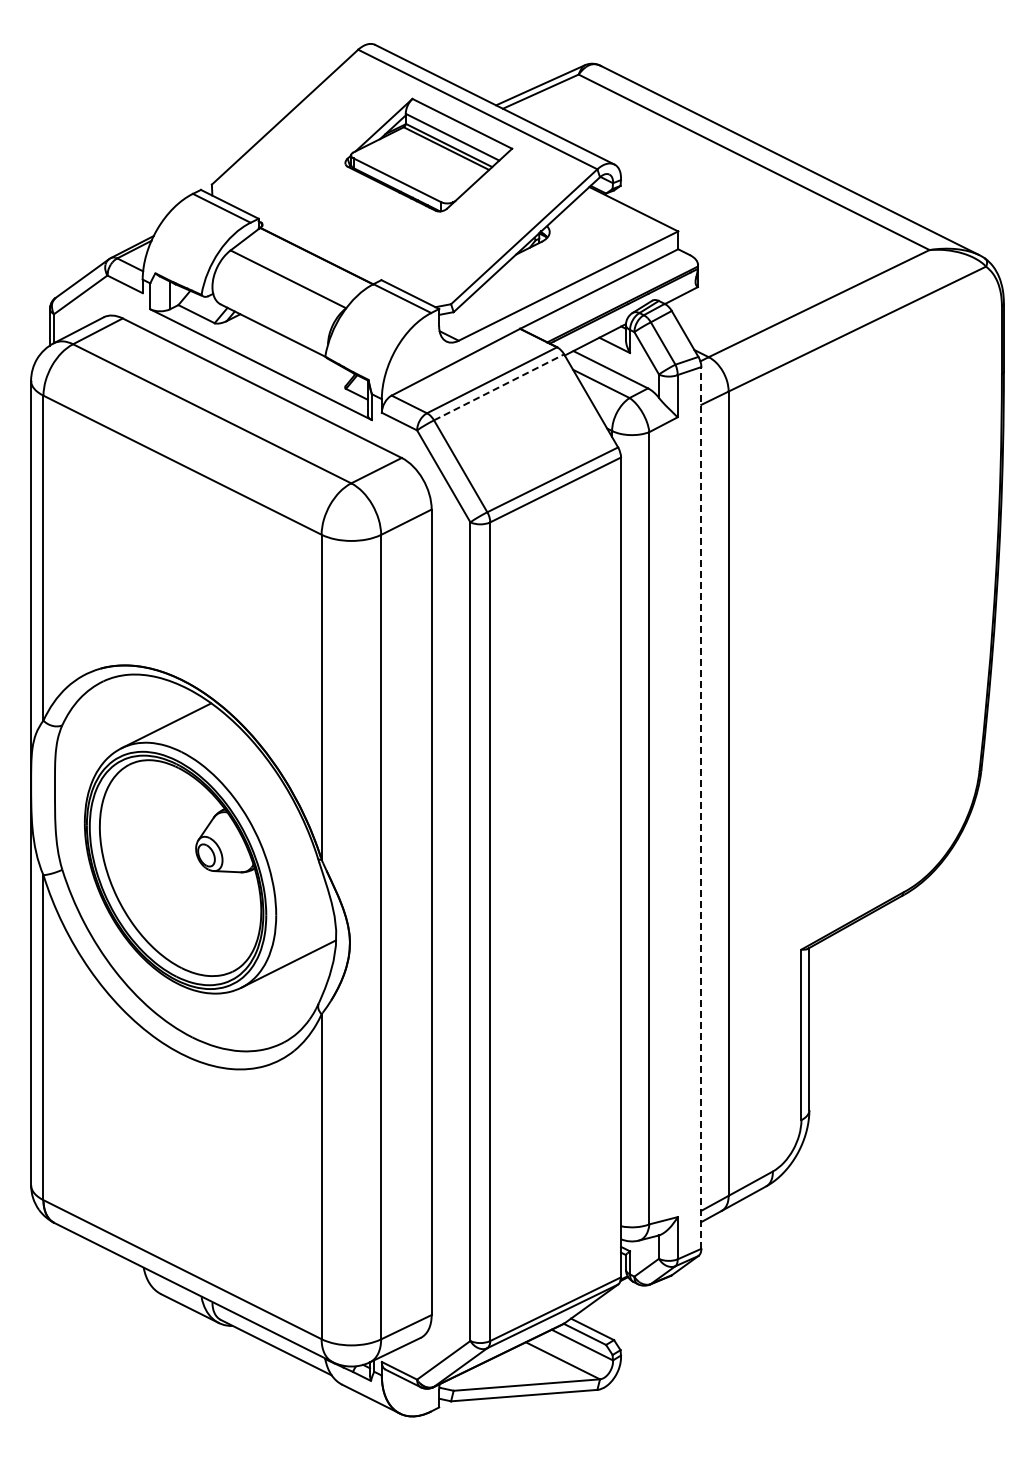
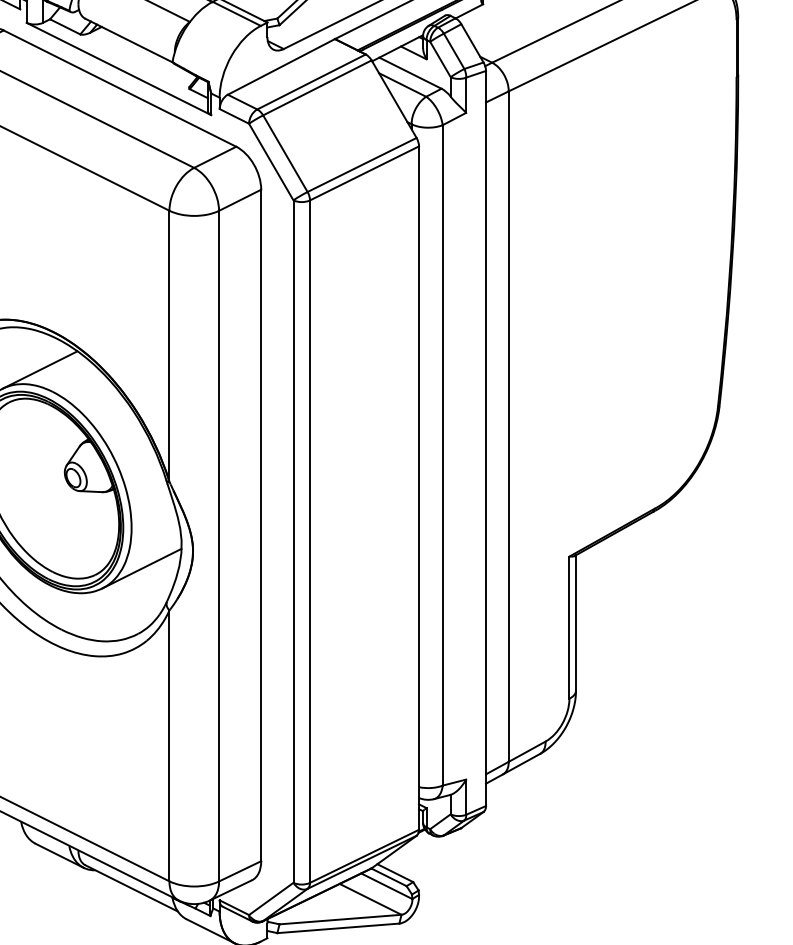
line: (499, 387) -> (317, 88), dashed -> solid
line: (701, 807) -> (486, 438), dashed -> solid

